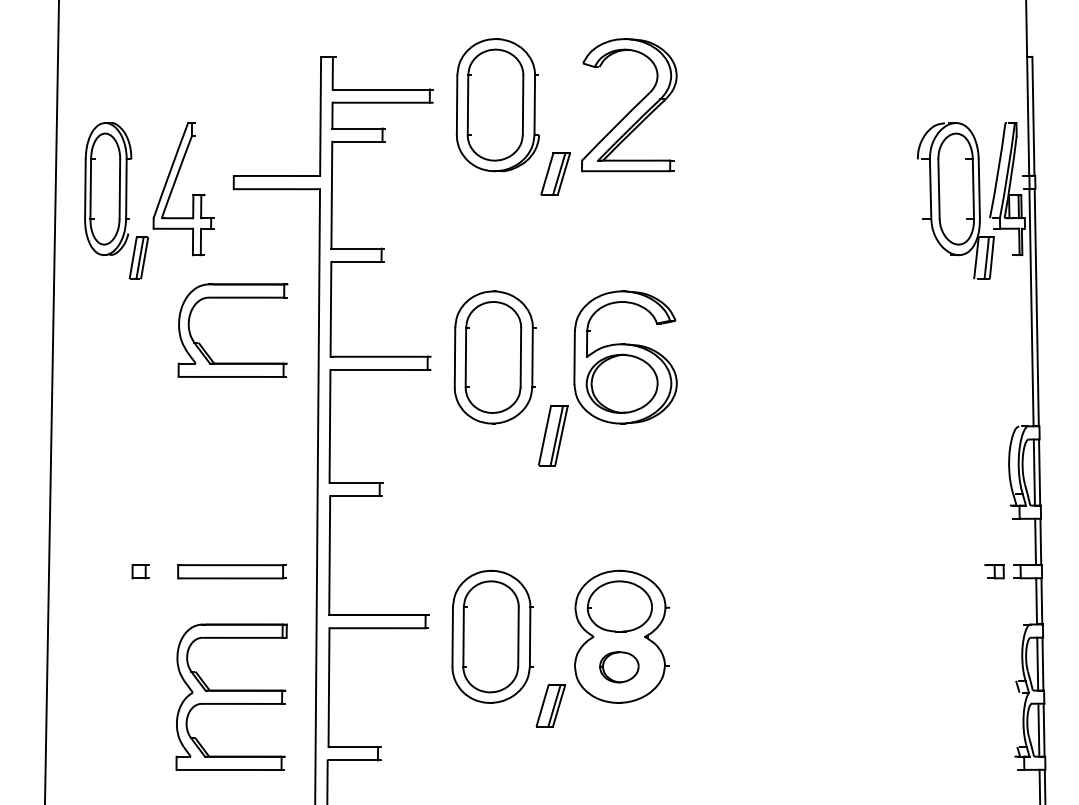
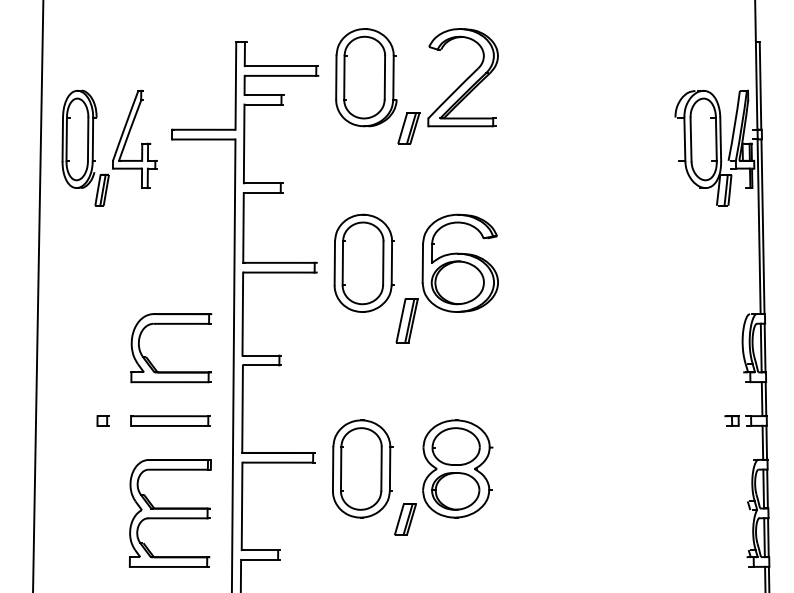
part: (232, 298) -> (171, 324), moved
part: (619, 667) -> (455, 491), size x1.67

